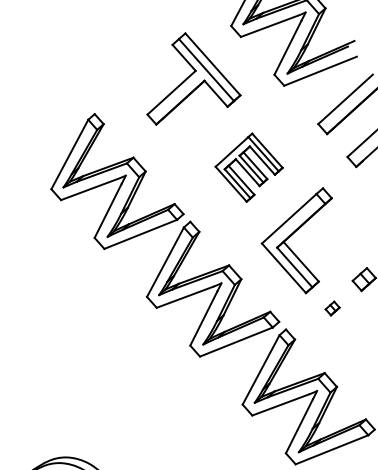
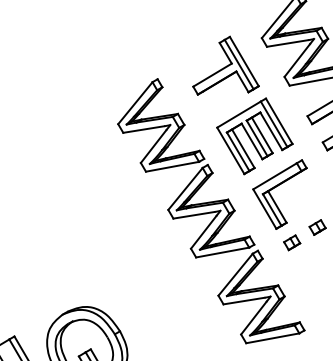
part: (248, 168) -> (254, 136), size x1.67
part: (332, 307) -> (292, 242), size x1.67

